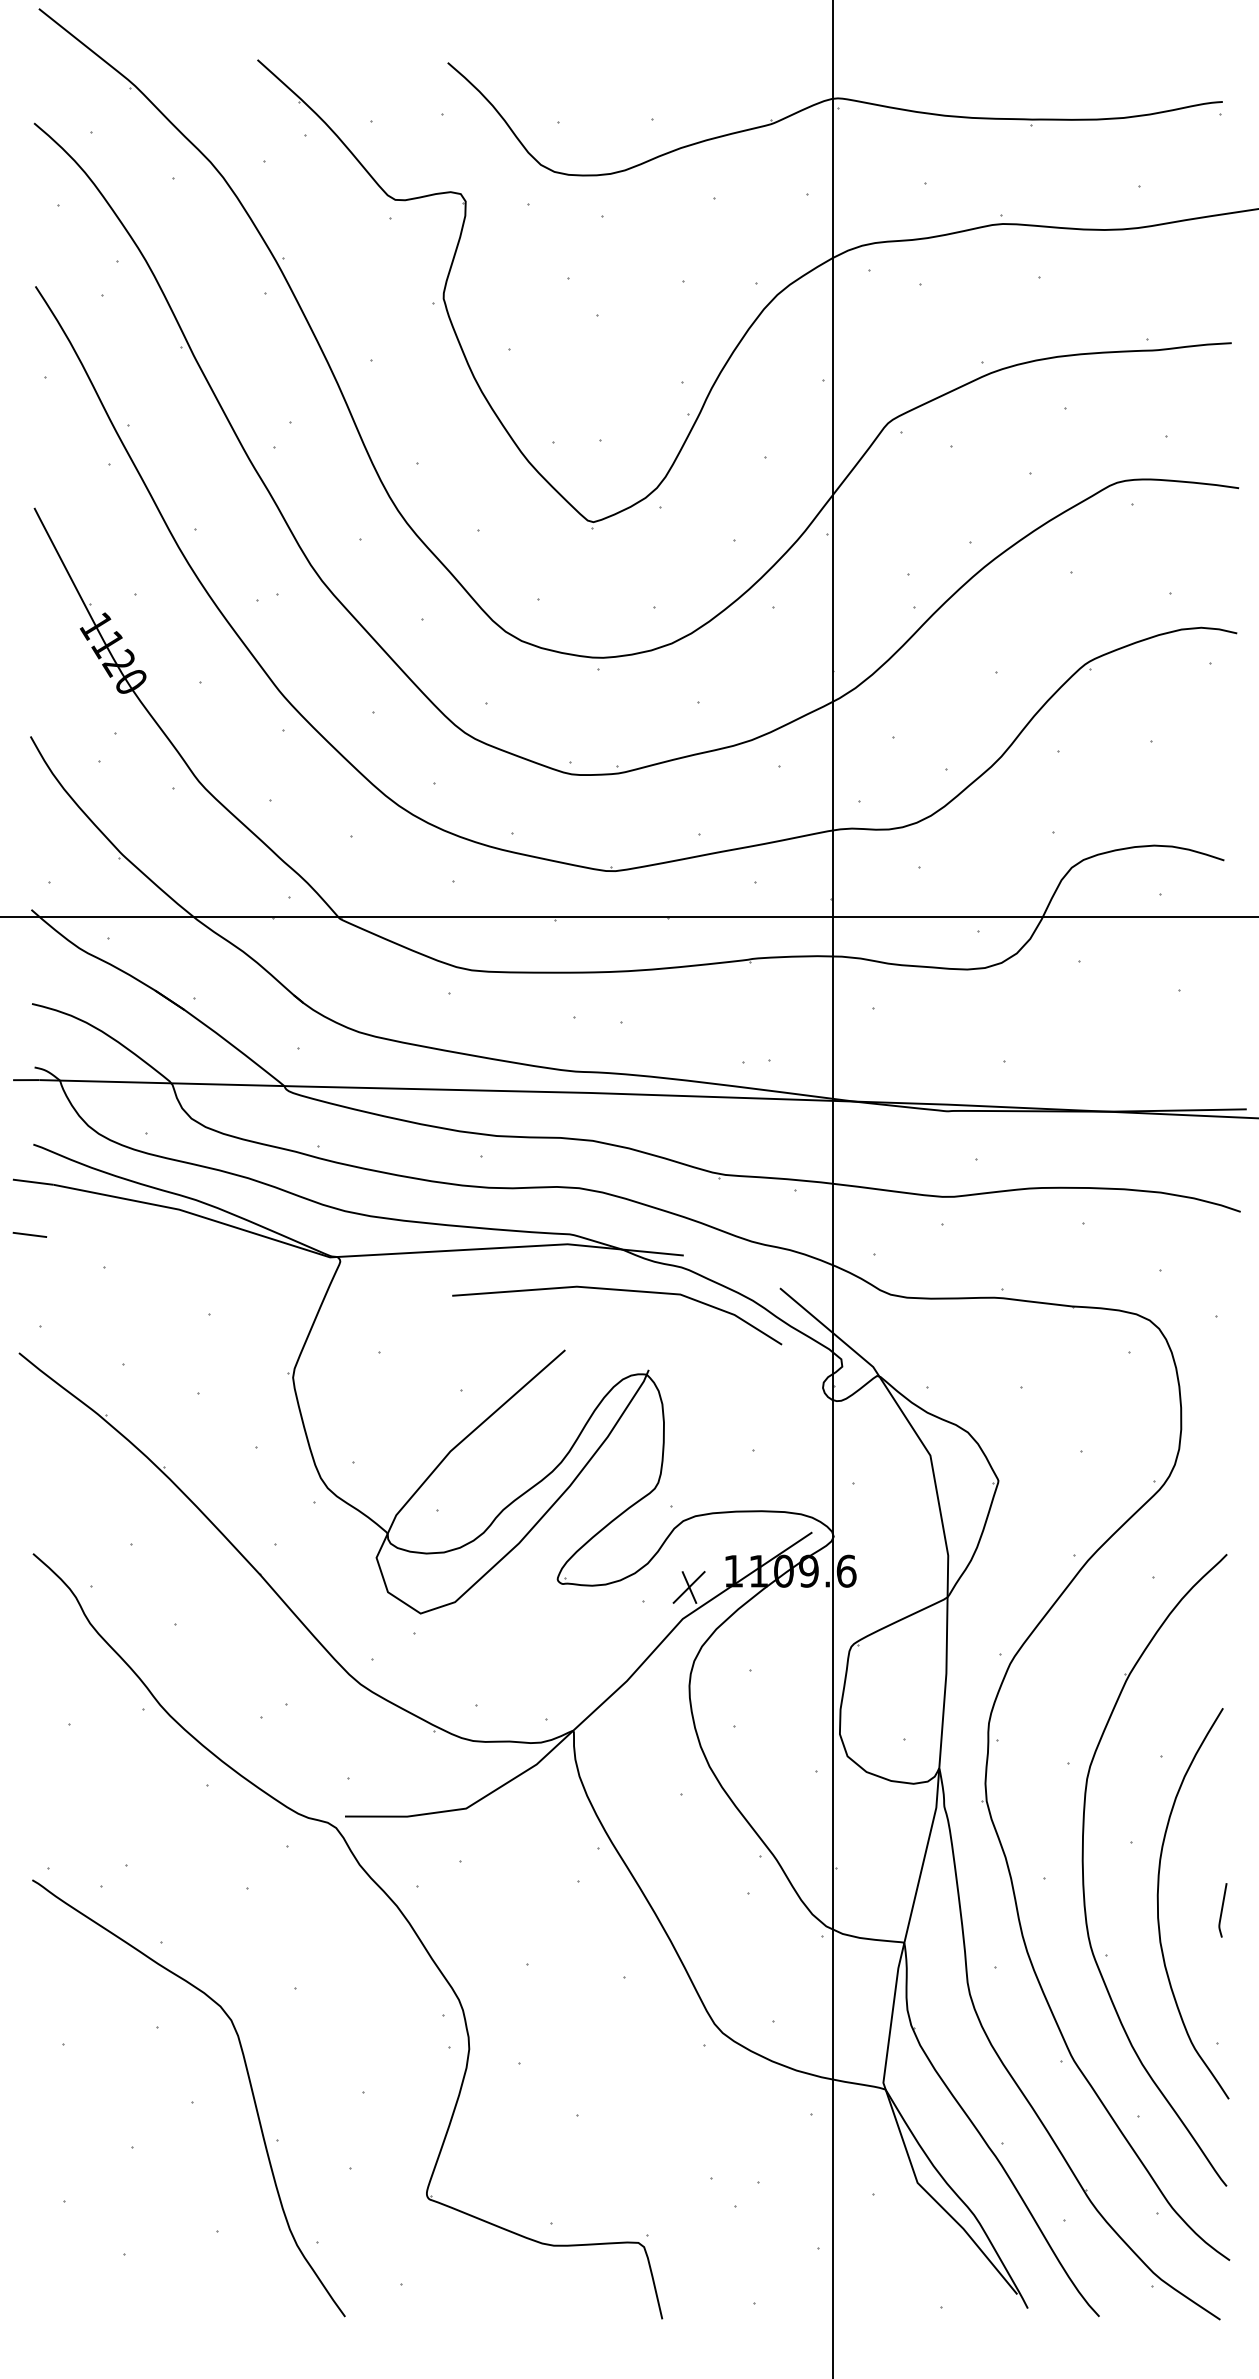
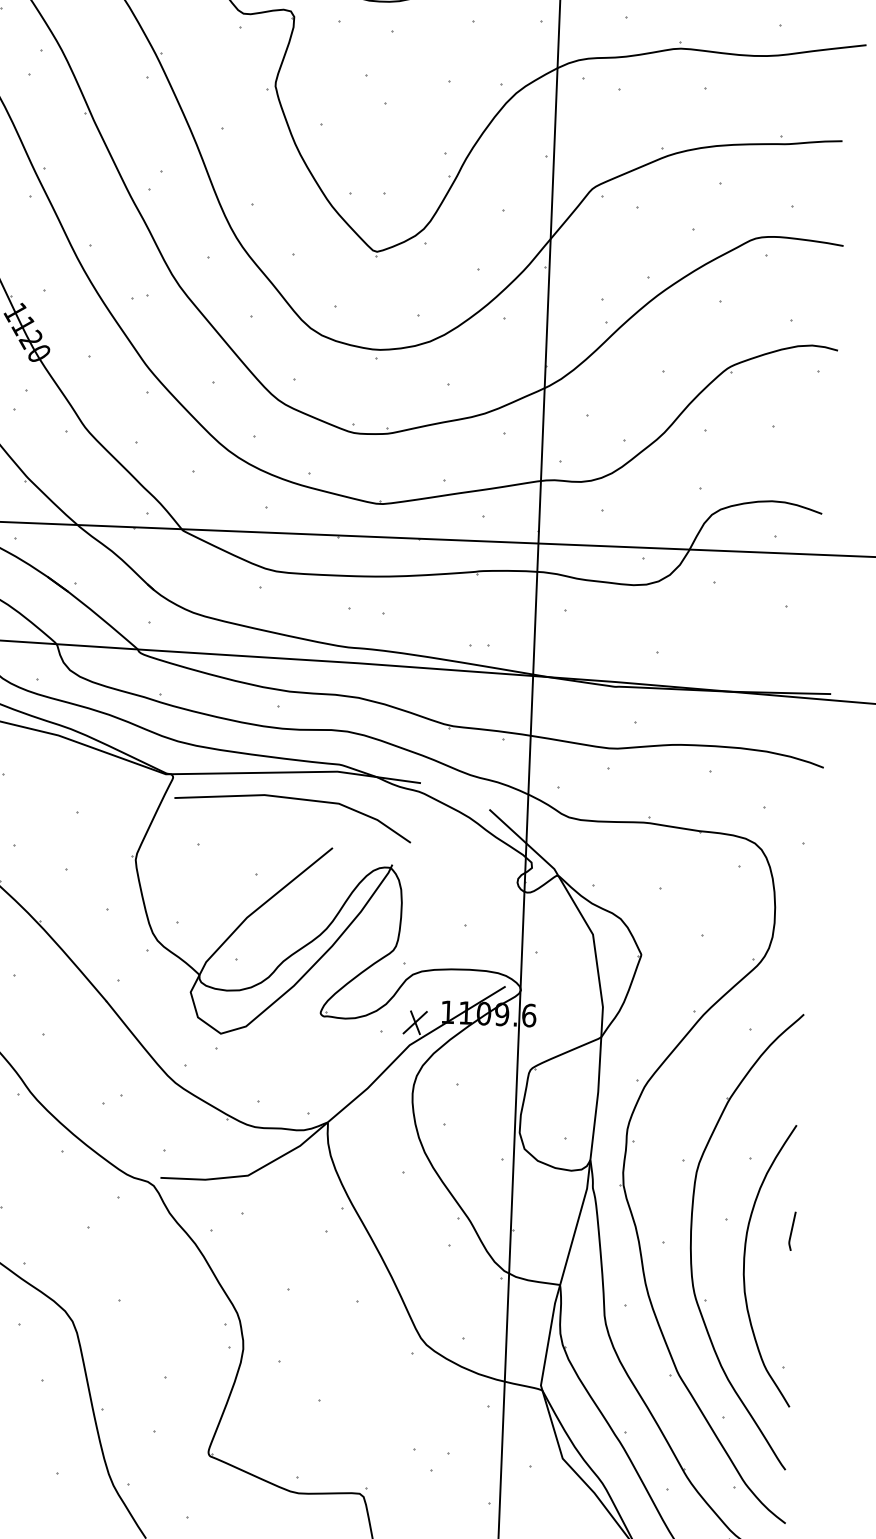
line: (623, 1291) -> (298, 799), moved
curve: (1222, 1910) -> (792, 1231), moved

